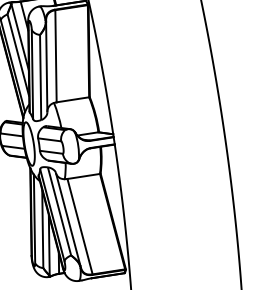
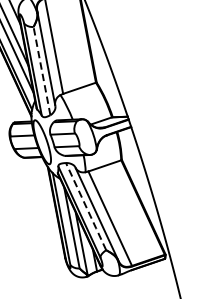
line: (40, 78) -> (42, 72), solid -> dashed
line: (59, 211) -> (86, 206), solid -> dashed

